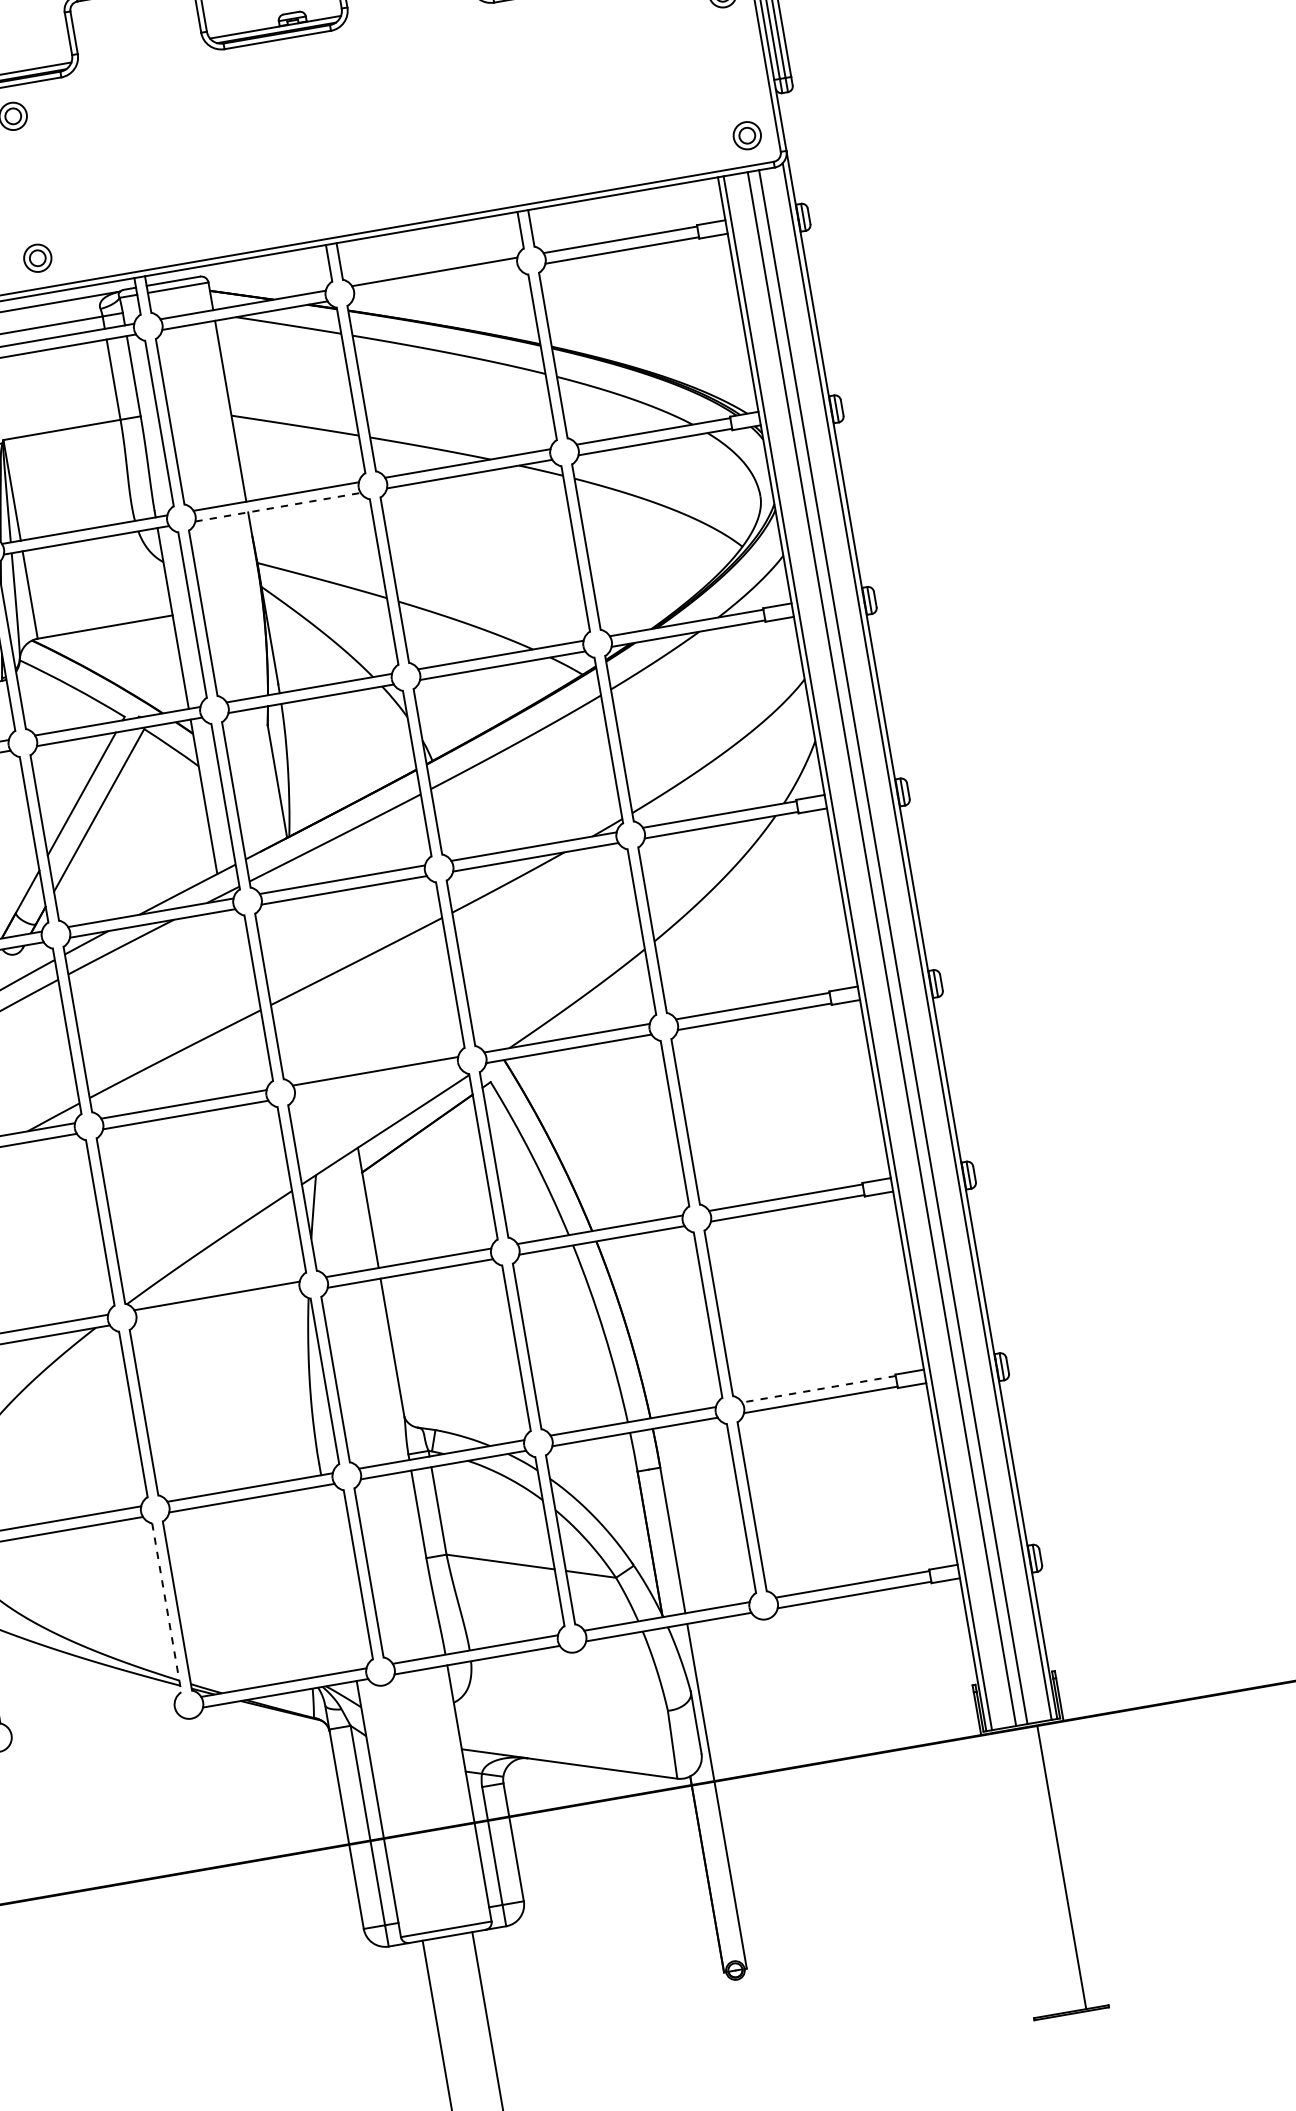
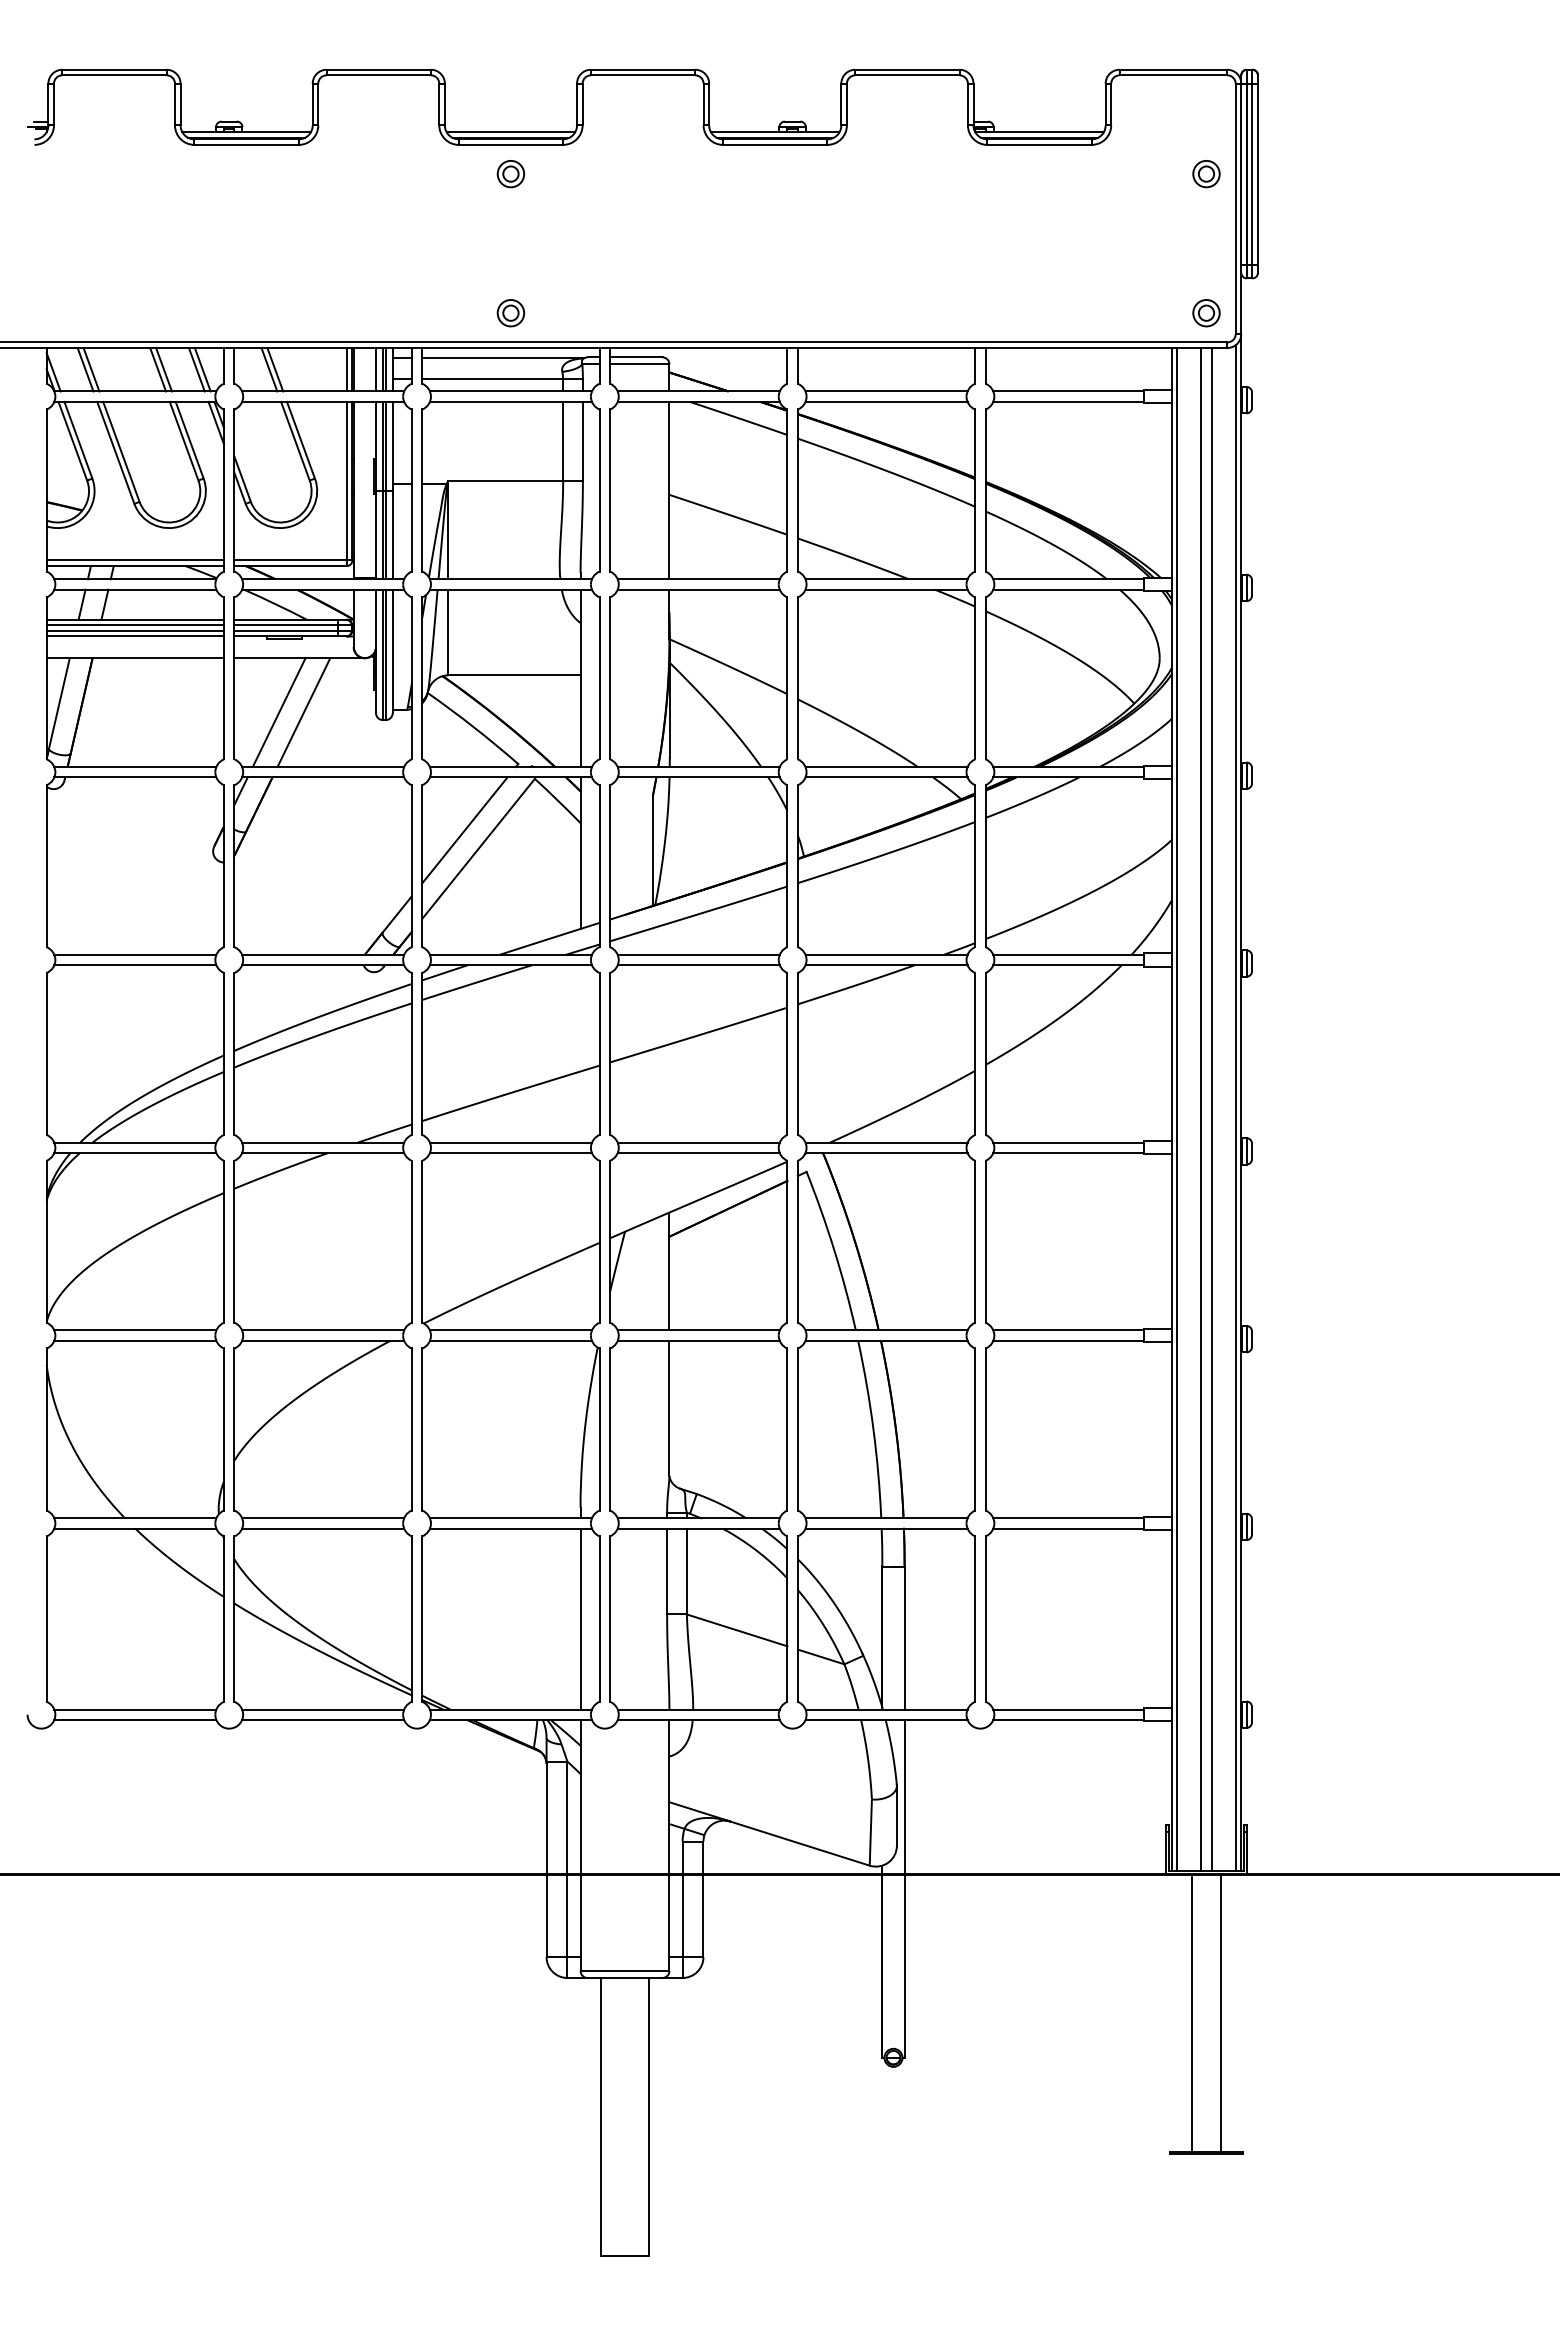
line: (436, 282) -> (886, 401), added
line: (278, 506) -> (699, 589), dashed -> solid
line: (377, 1082) -> (698, 1153), added
line: (218, 1306) -> (510, 1340), added
line: (818, 1389) -> (1068, 1518), dashed -> solid
line: (338, 1577) -> (580, 1618), added
line: (166, 1608) -> (411, 1619), dashed -> solid
line: (92, 1715) -> (323, 1709), added
line: (94, 1725) -> (323, 1719), added
line: (1031, 1872) -> (1191, 2013), added

